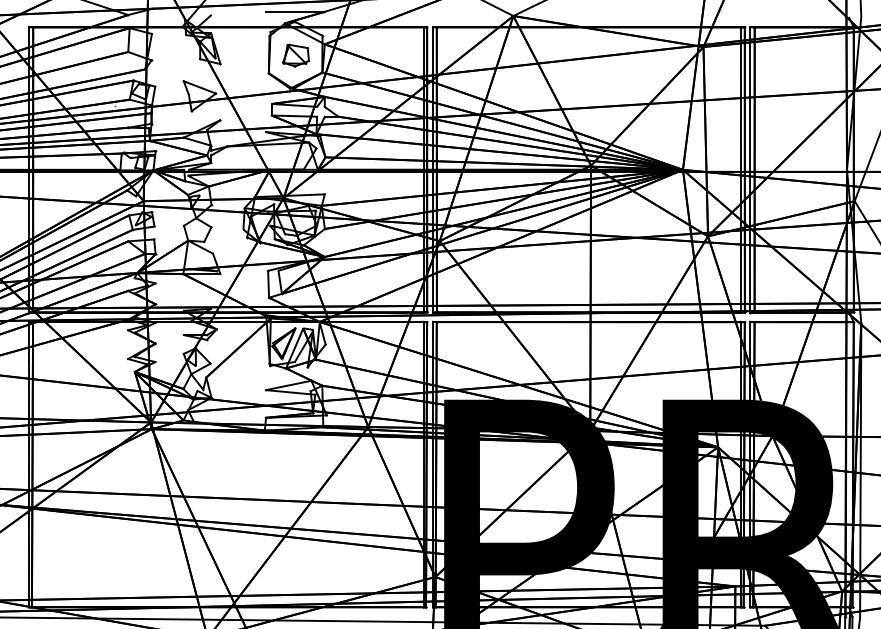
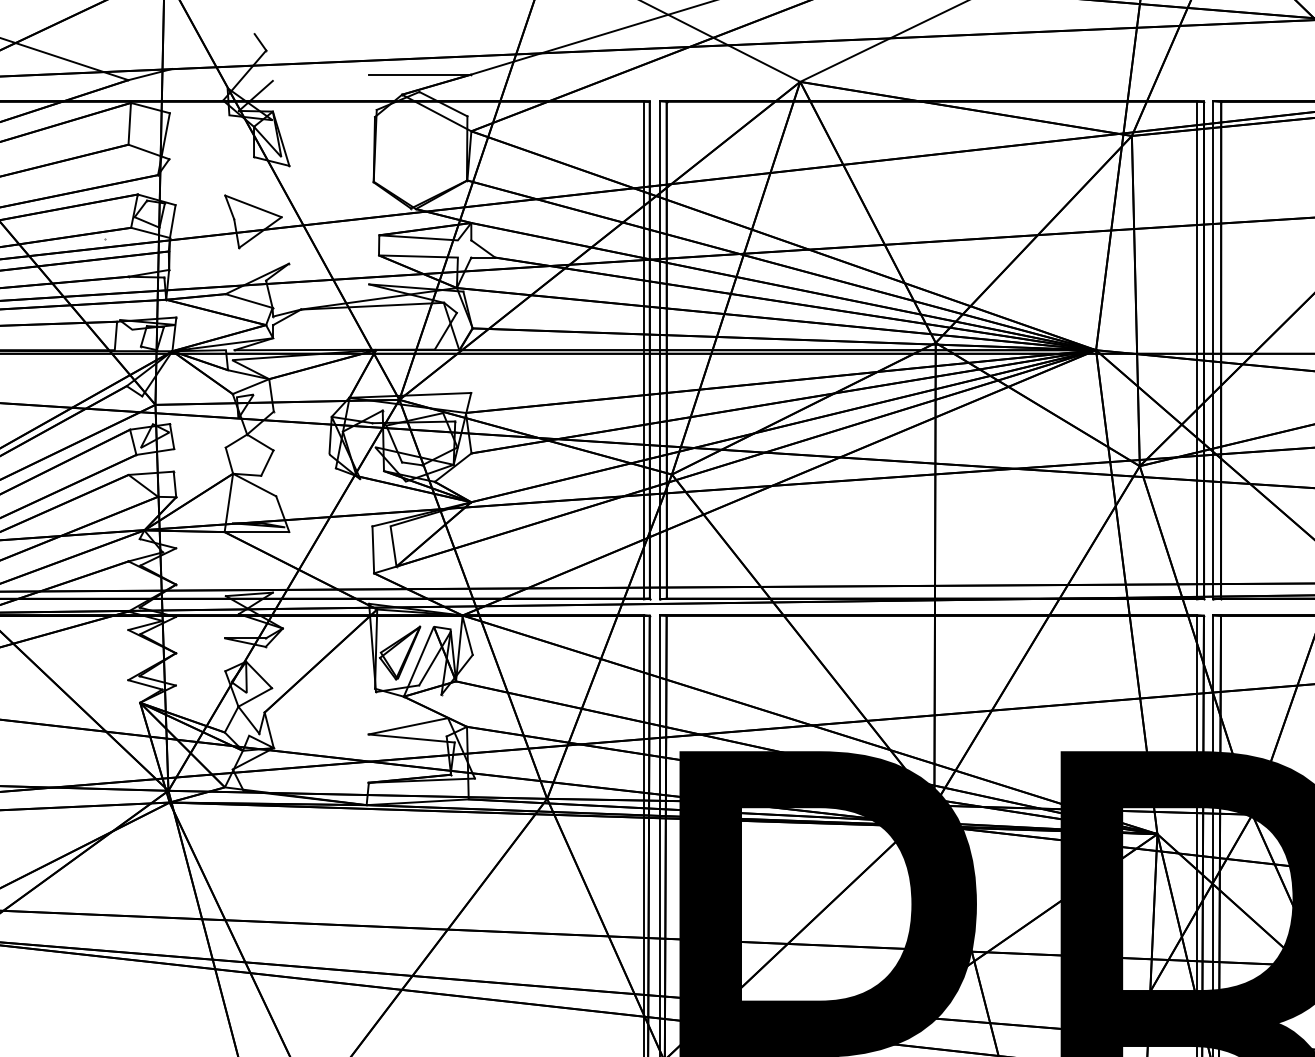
part: (295, 55) -> (420, 150), removed

